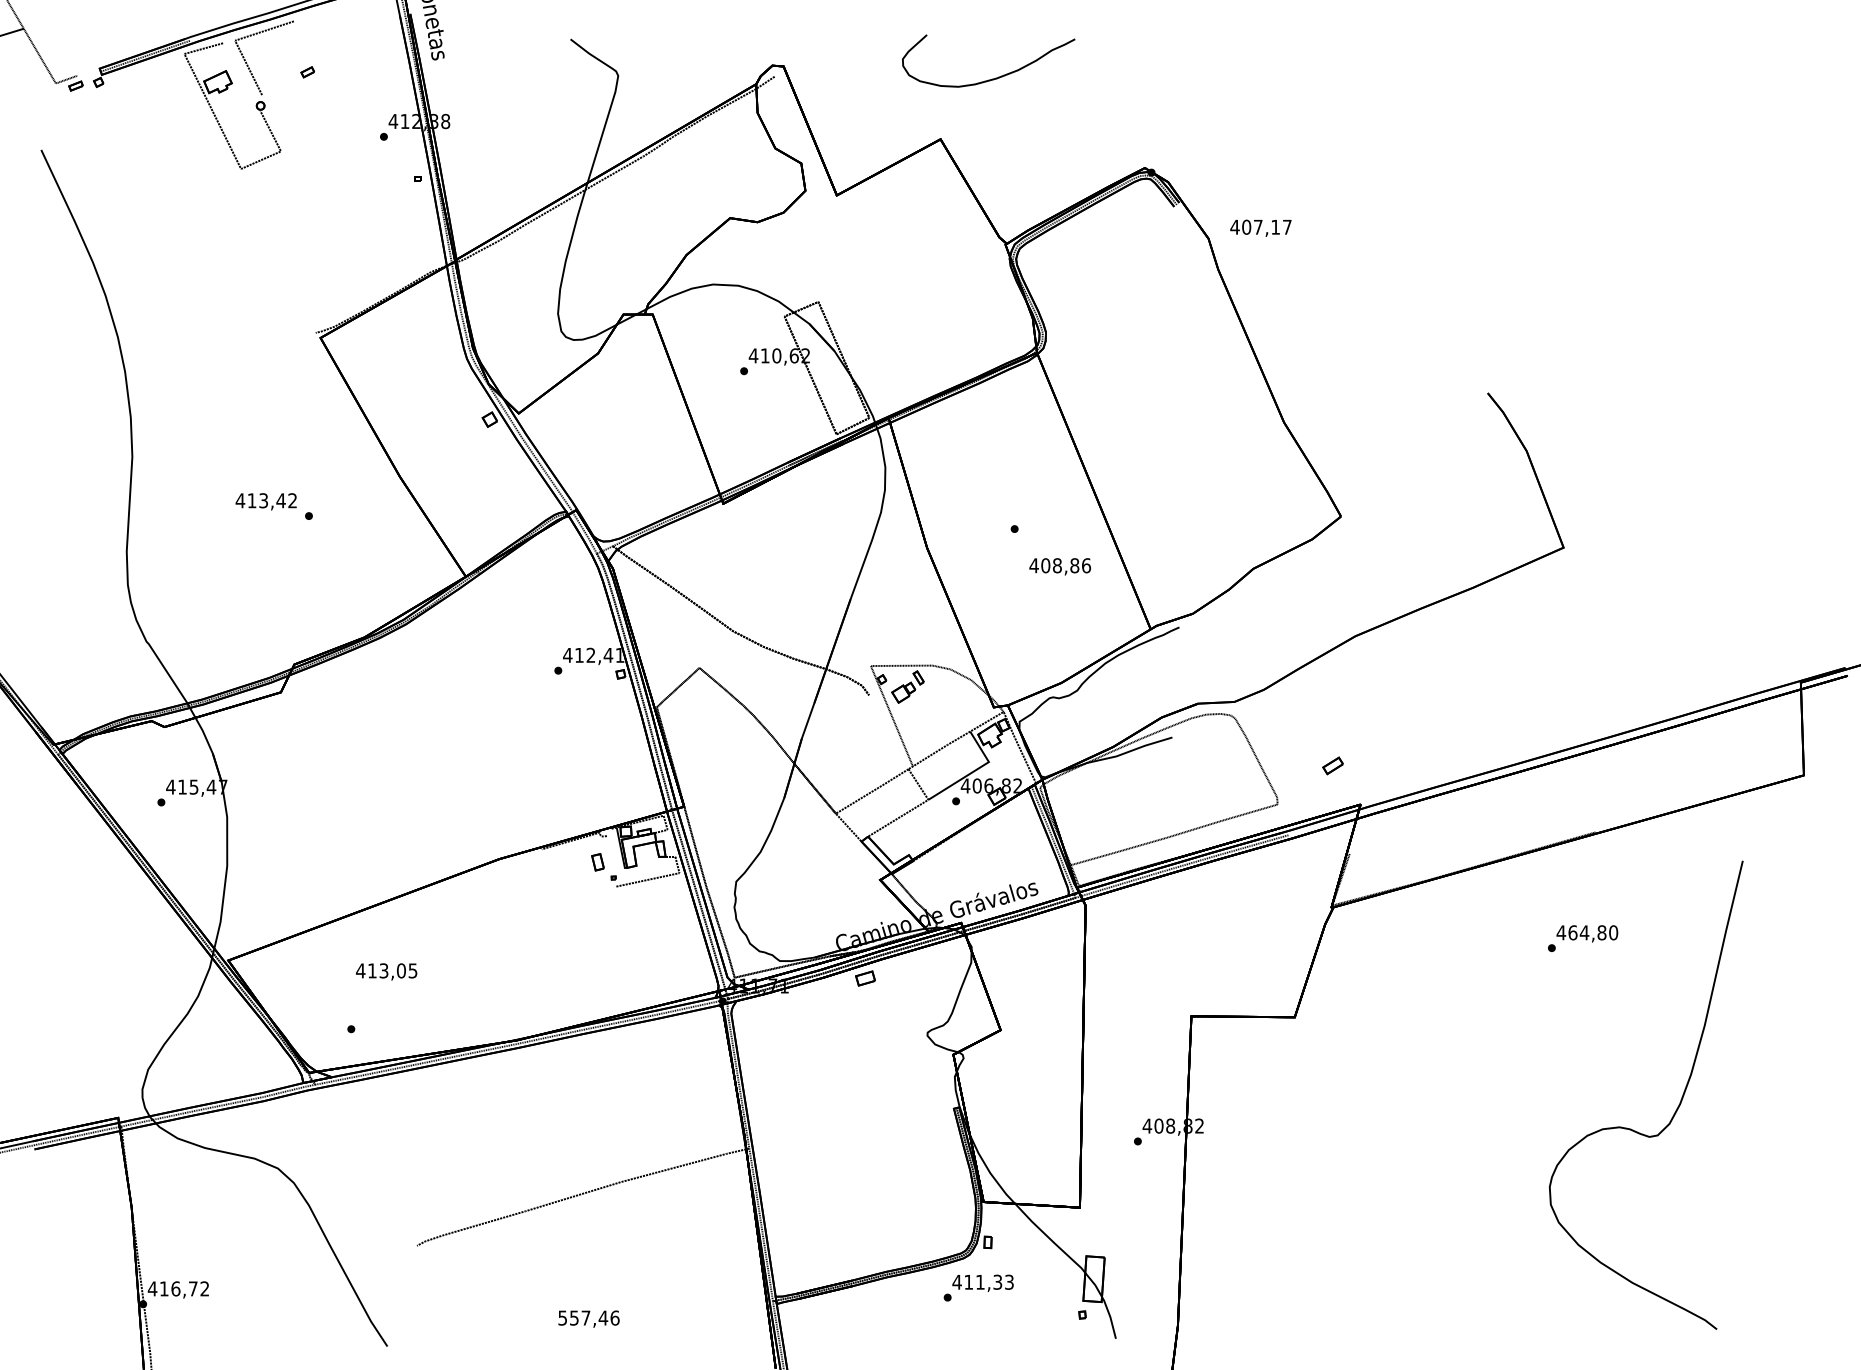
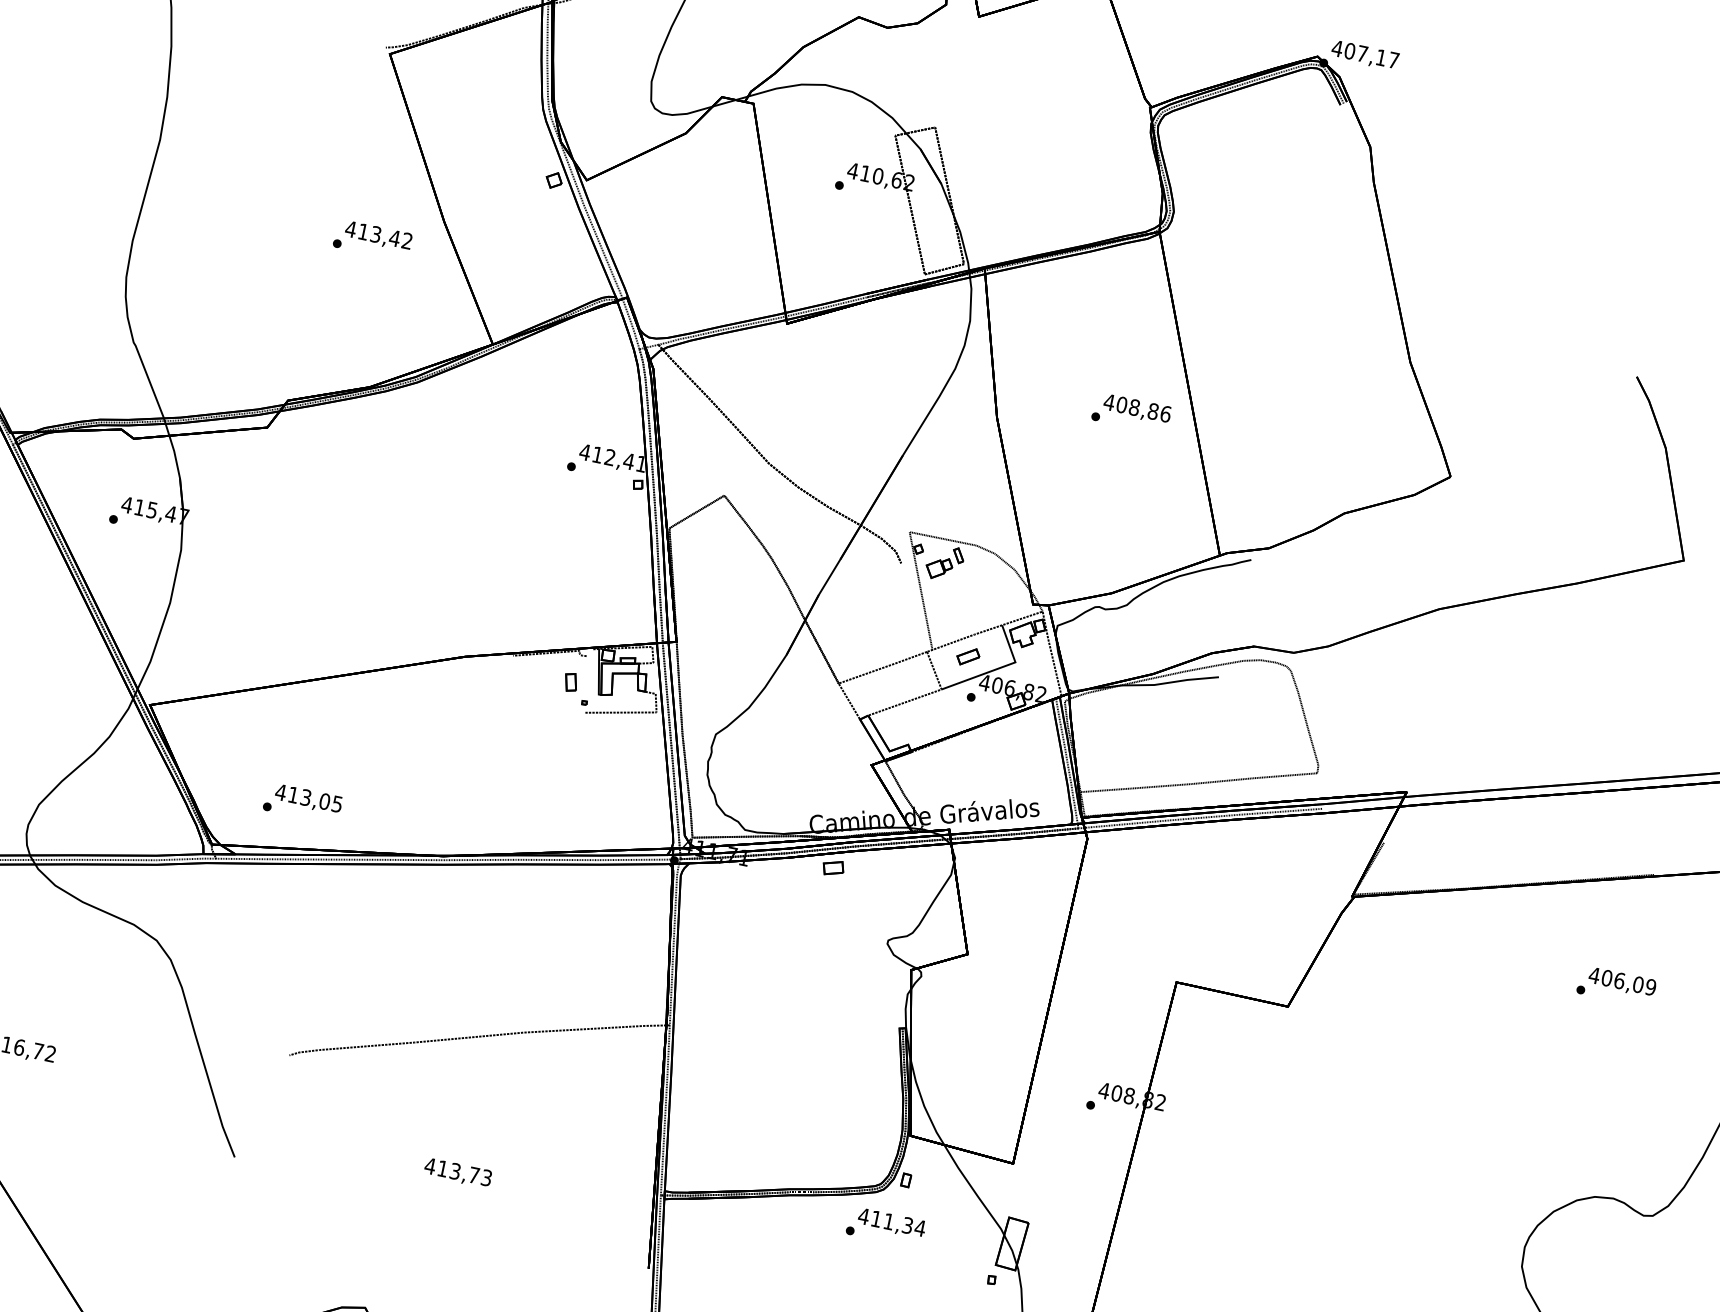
text: (1260, 227) -> (1364, 54), moved
text: (265, 501) -> (377, 235), moved
text: (1060, 566) -> (1137, 409), moved
part: (1332, 765) -> (967, 656), moved
text: (1593, 932) -> (1629, 982), 464,80 -> 406,09
text: (386, 971) -> (308, 798), moved
text: (1009, 1281) -> (920, 1227), 411,33 -> 411,34
text: (588, 1317) -> (458, 1171), 557,46 -> 413,73

